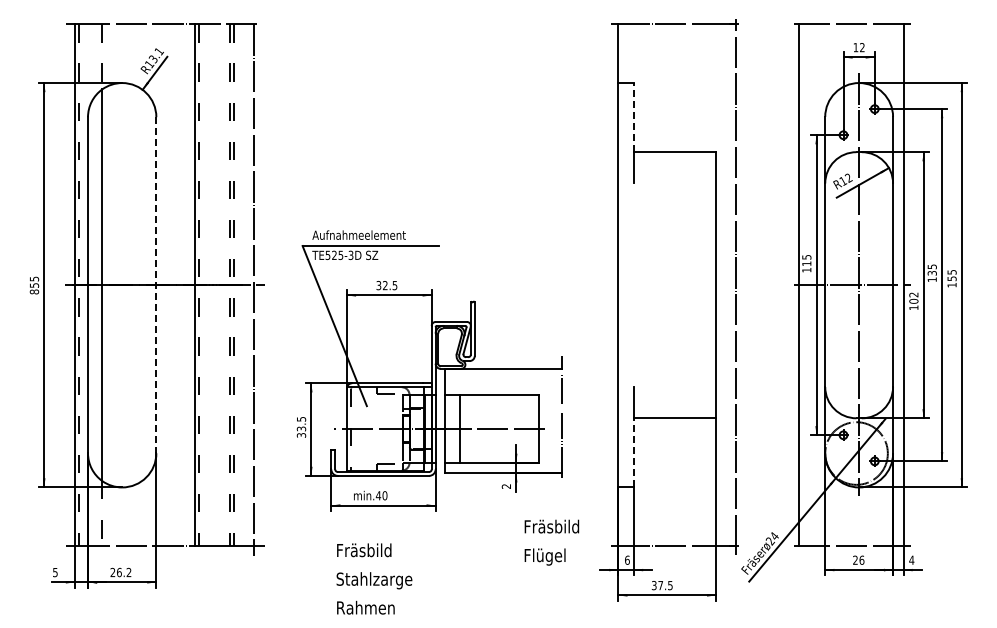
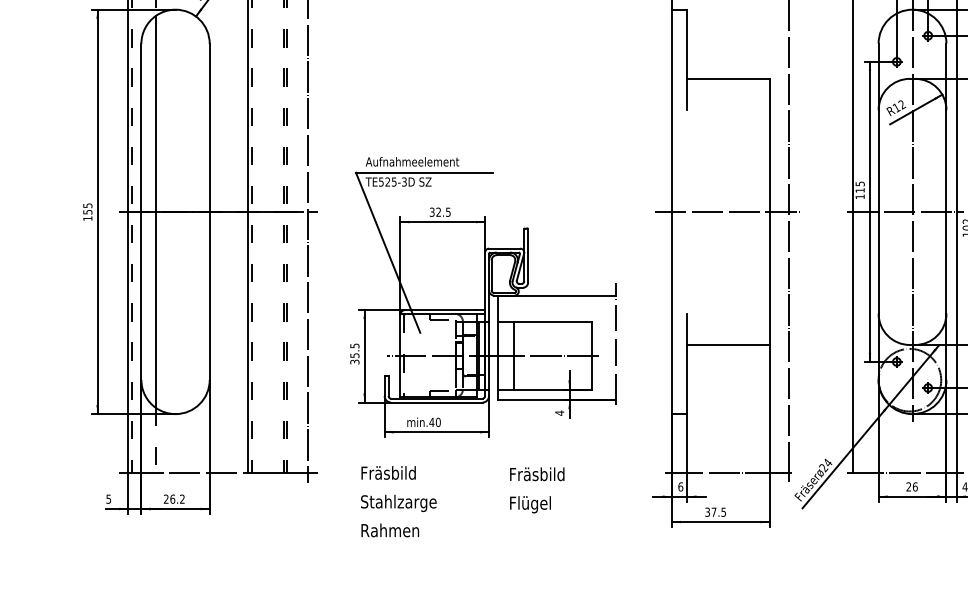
line: (634, 117) -> (687, 44), dashed -> solid
line: (156, 285) -> (209, 212), dashed -> solid
line: (673, 285) -> (726, 212), added
text: (33, 291) -> (86, 218), 855 -> 155
text: (300, 428) -> (353, 355), 33.5 -> 35.5
line: (634, 452) -> (687, 379), dashed -> solid
text: (505, 486) -> (558, 413), 2 -> 4
text: (551, 542) -> (536, 490), moved
text: (374, 578) -> (398, 501), moved

